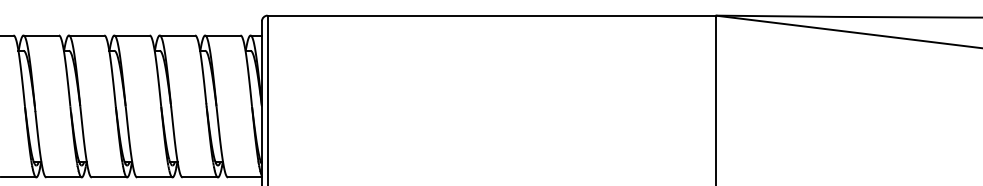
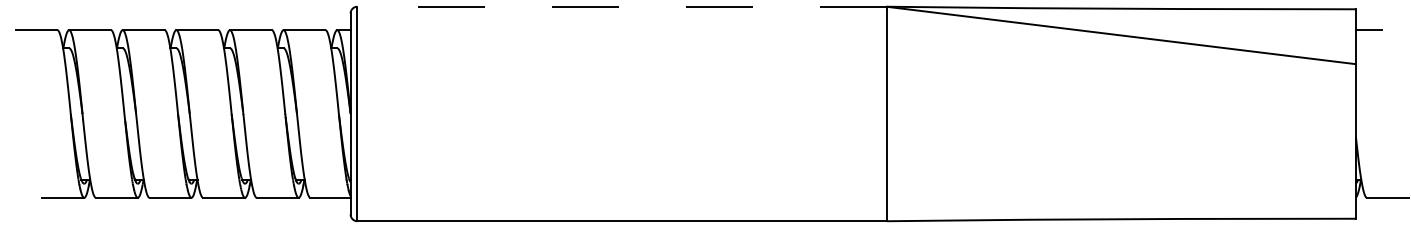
line: (492, 15) -> (622, 6), solid -> dashed

